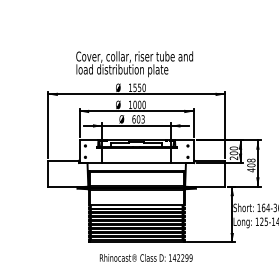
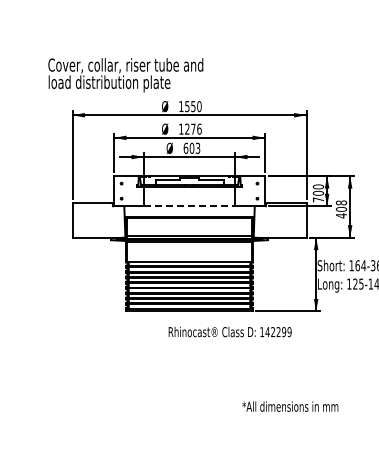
text: (134, 64) -> (125, 75), moved
text: (139, 104) -> (193, 128), 1000 -> 1276
text: (233, 157) -> (317, 199), 200 -> 700
line: (136, 163) -> (189, 206), solid -> dashed
text: (145, 257) -> (229, 331), moved

